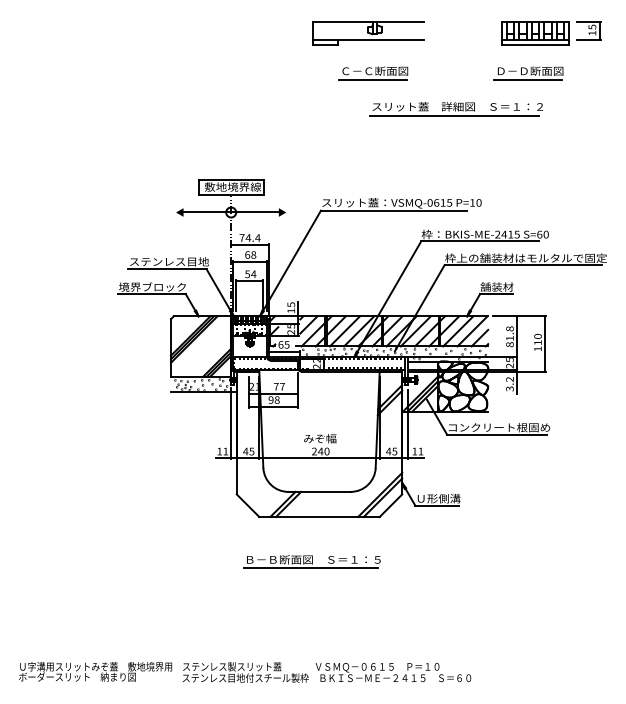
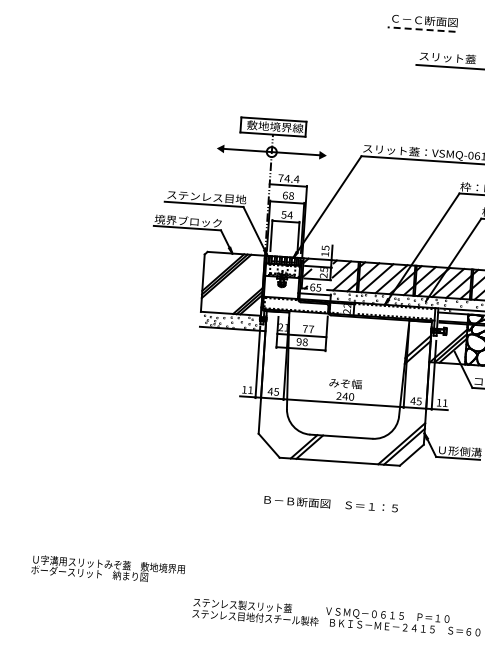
line: (372, 80) -> (421, 29), solid -> dashed
line: (311, 567) -> (328, 511), removed
text: (95, 671) -> (108, 569), moved

